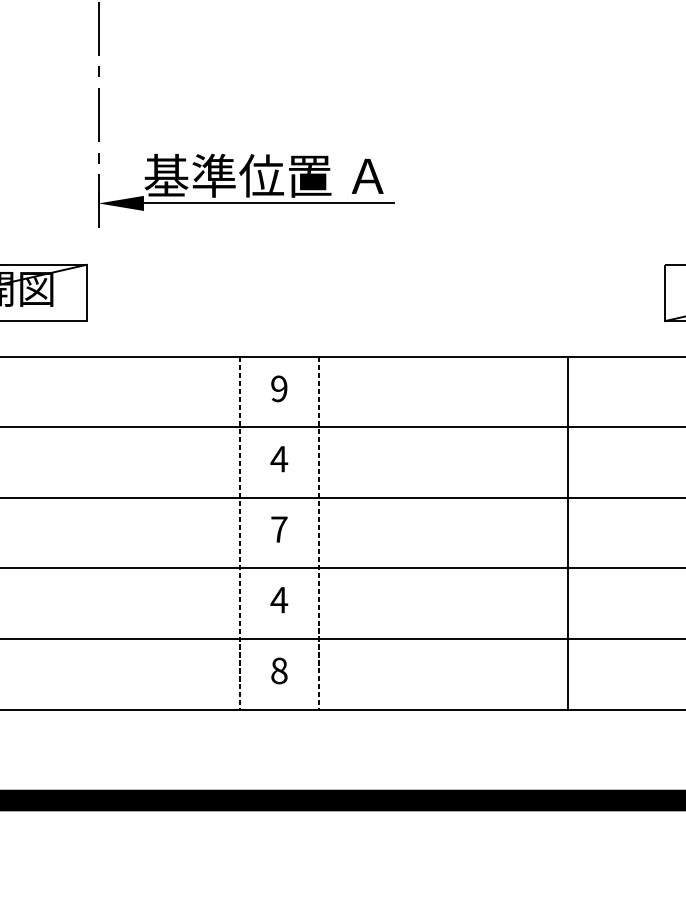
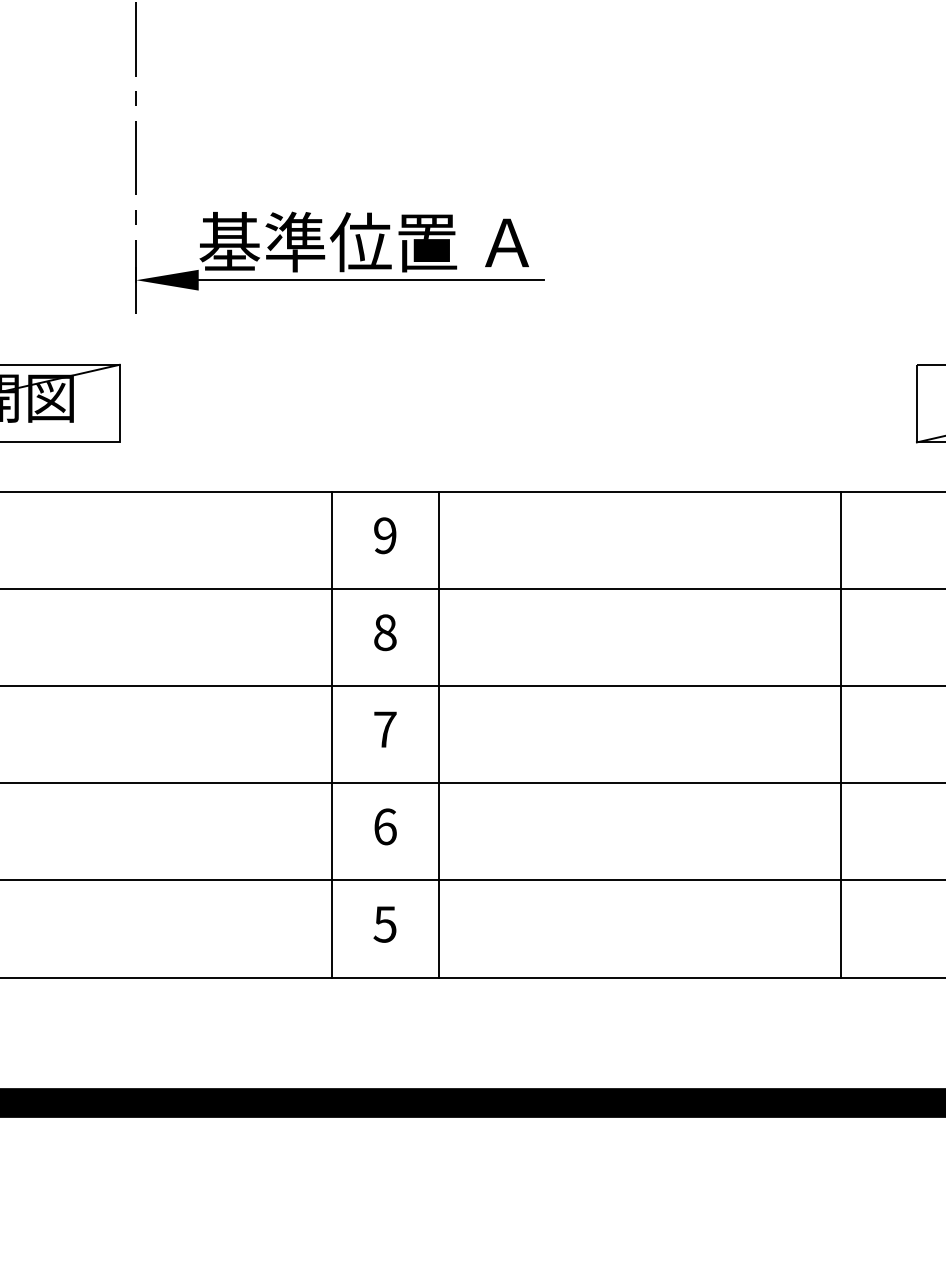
text: (279, 459) -> (385, 632), 4 -> 8
line: (240, 533) -> (331, 734), dashed -> solid
line: (318, 533) -> (439, 734), dashed -> solid
line: (568, 533) -> (840, 734), moved
text: (279, 599) -> (385, 826), 4 -> 6
text: (278, 670) -> (384, 924), 8 -> 5

